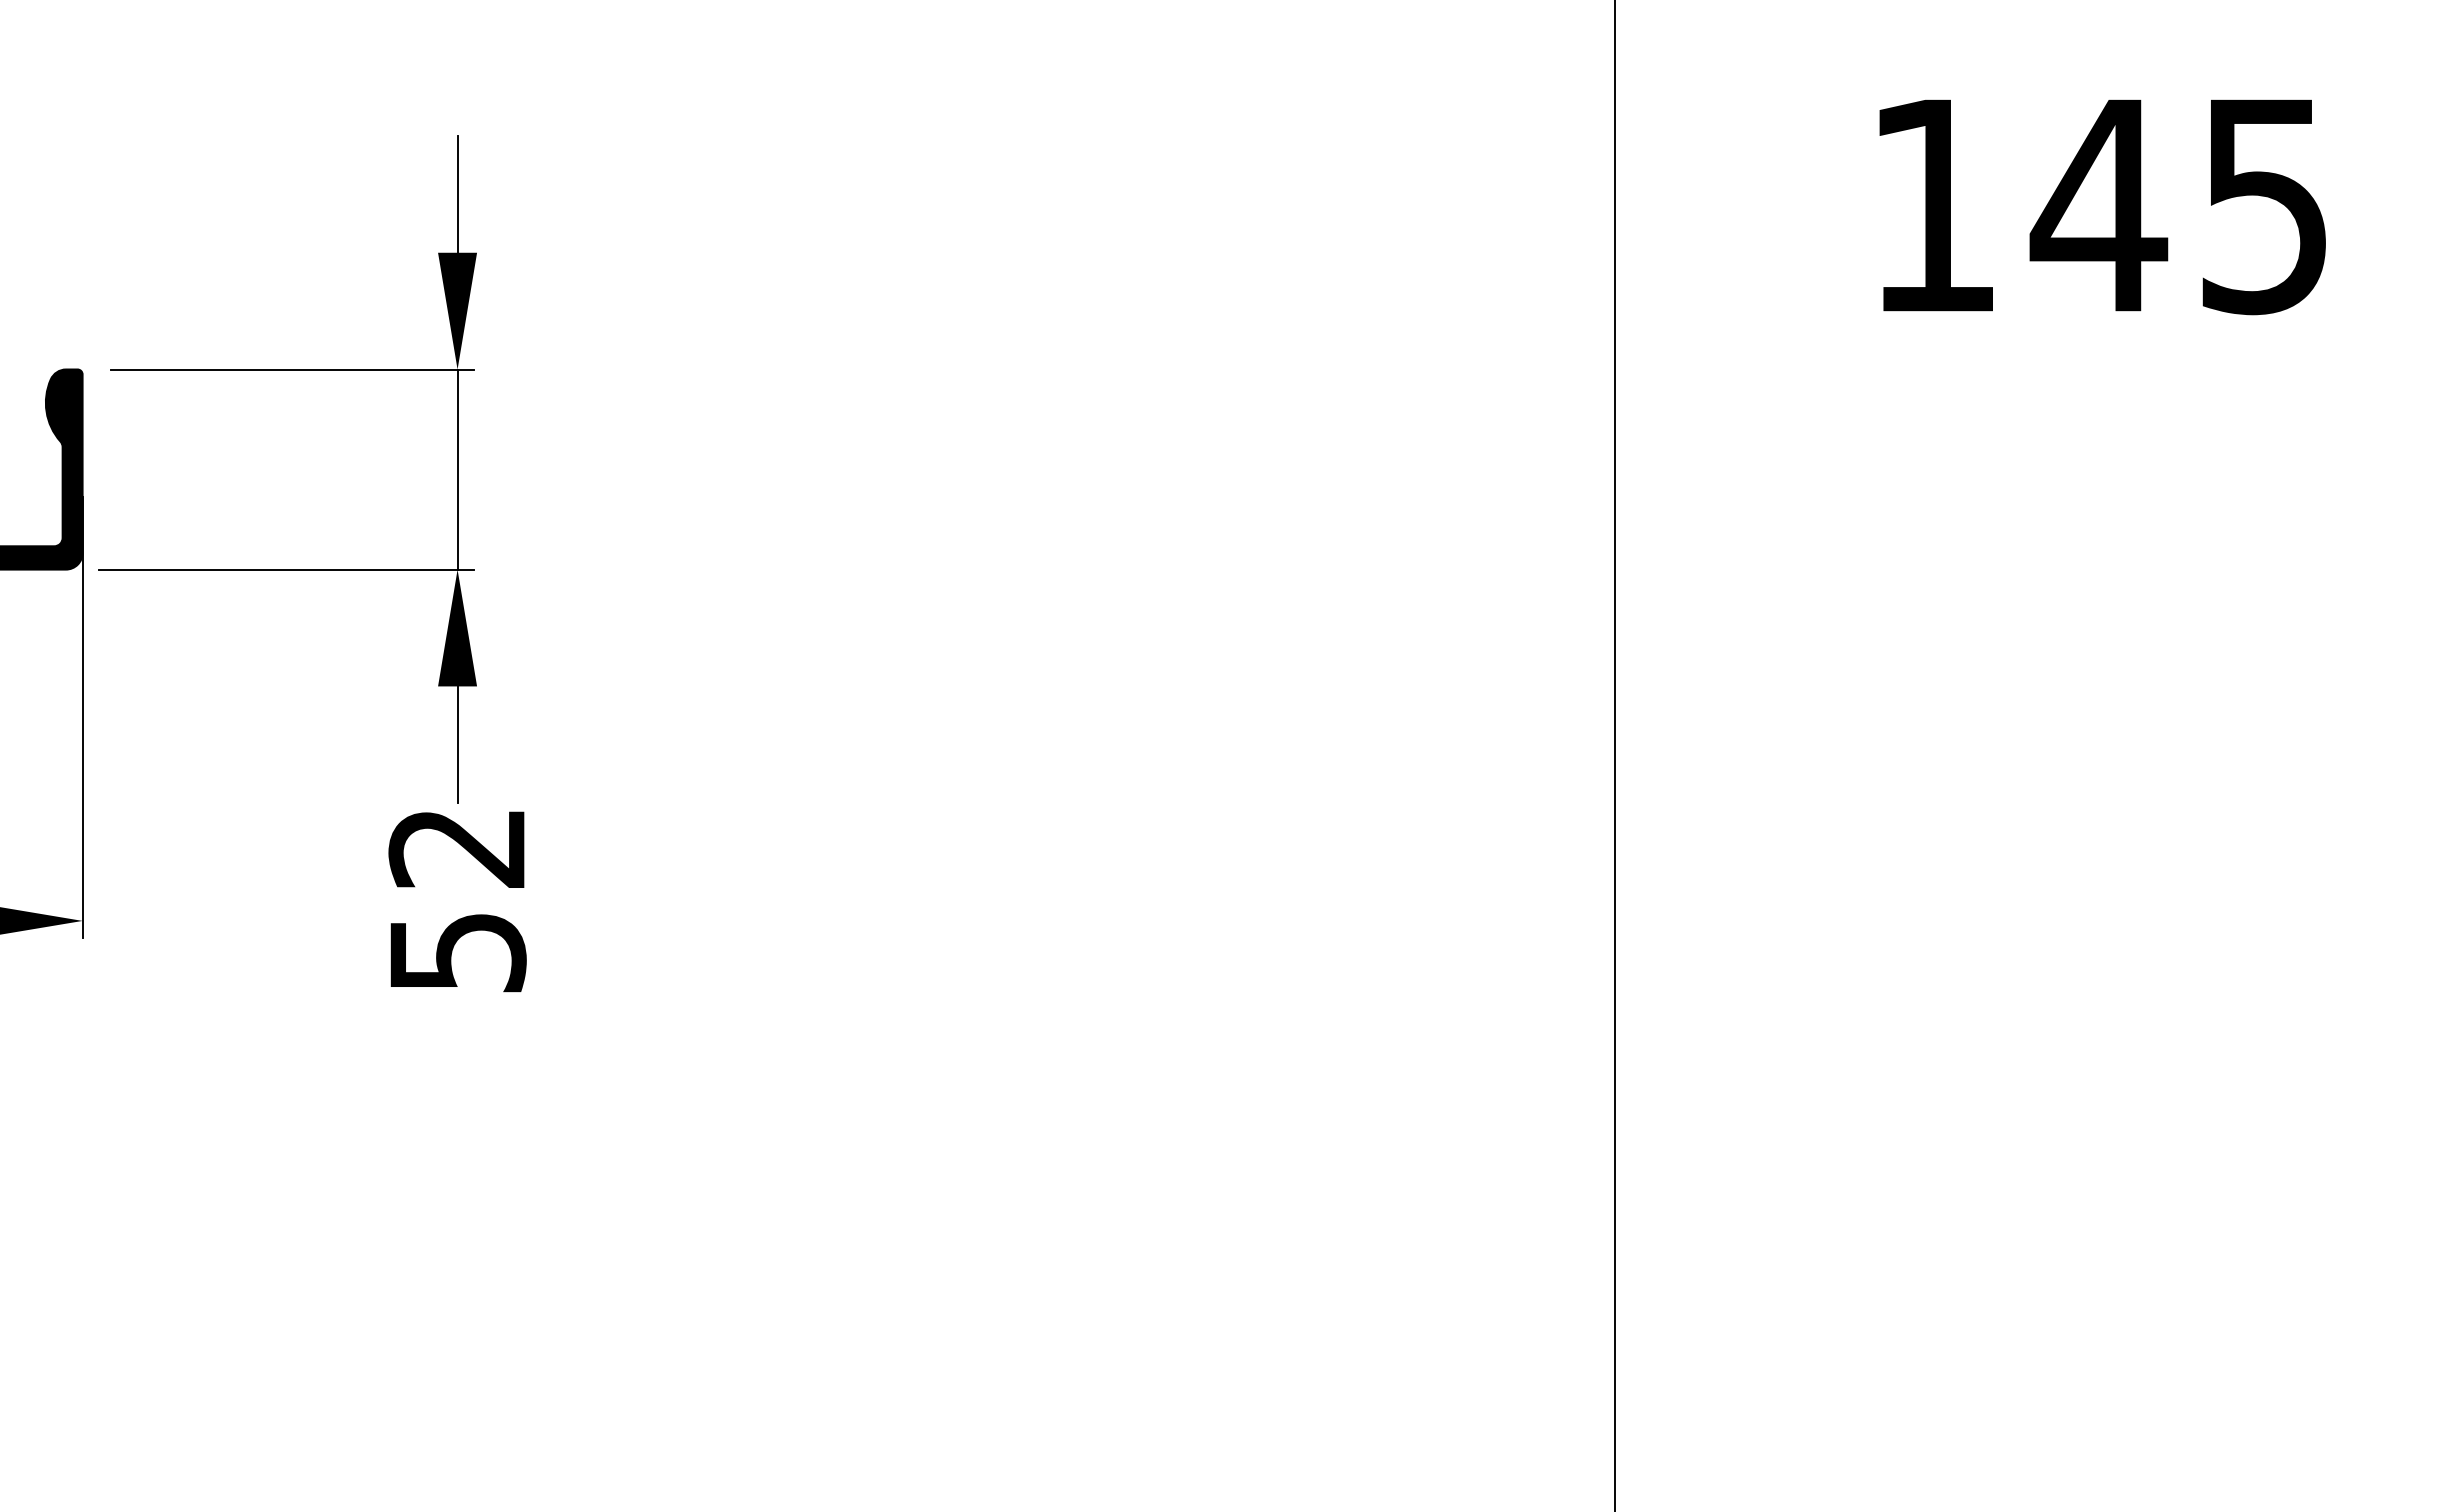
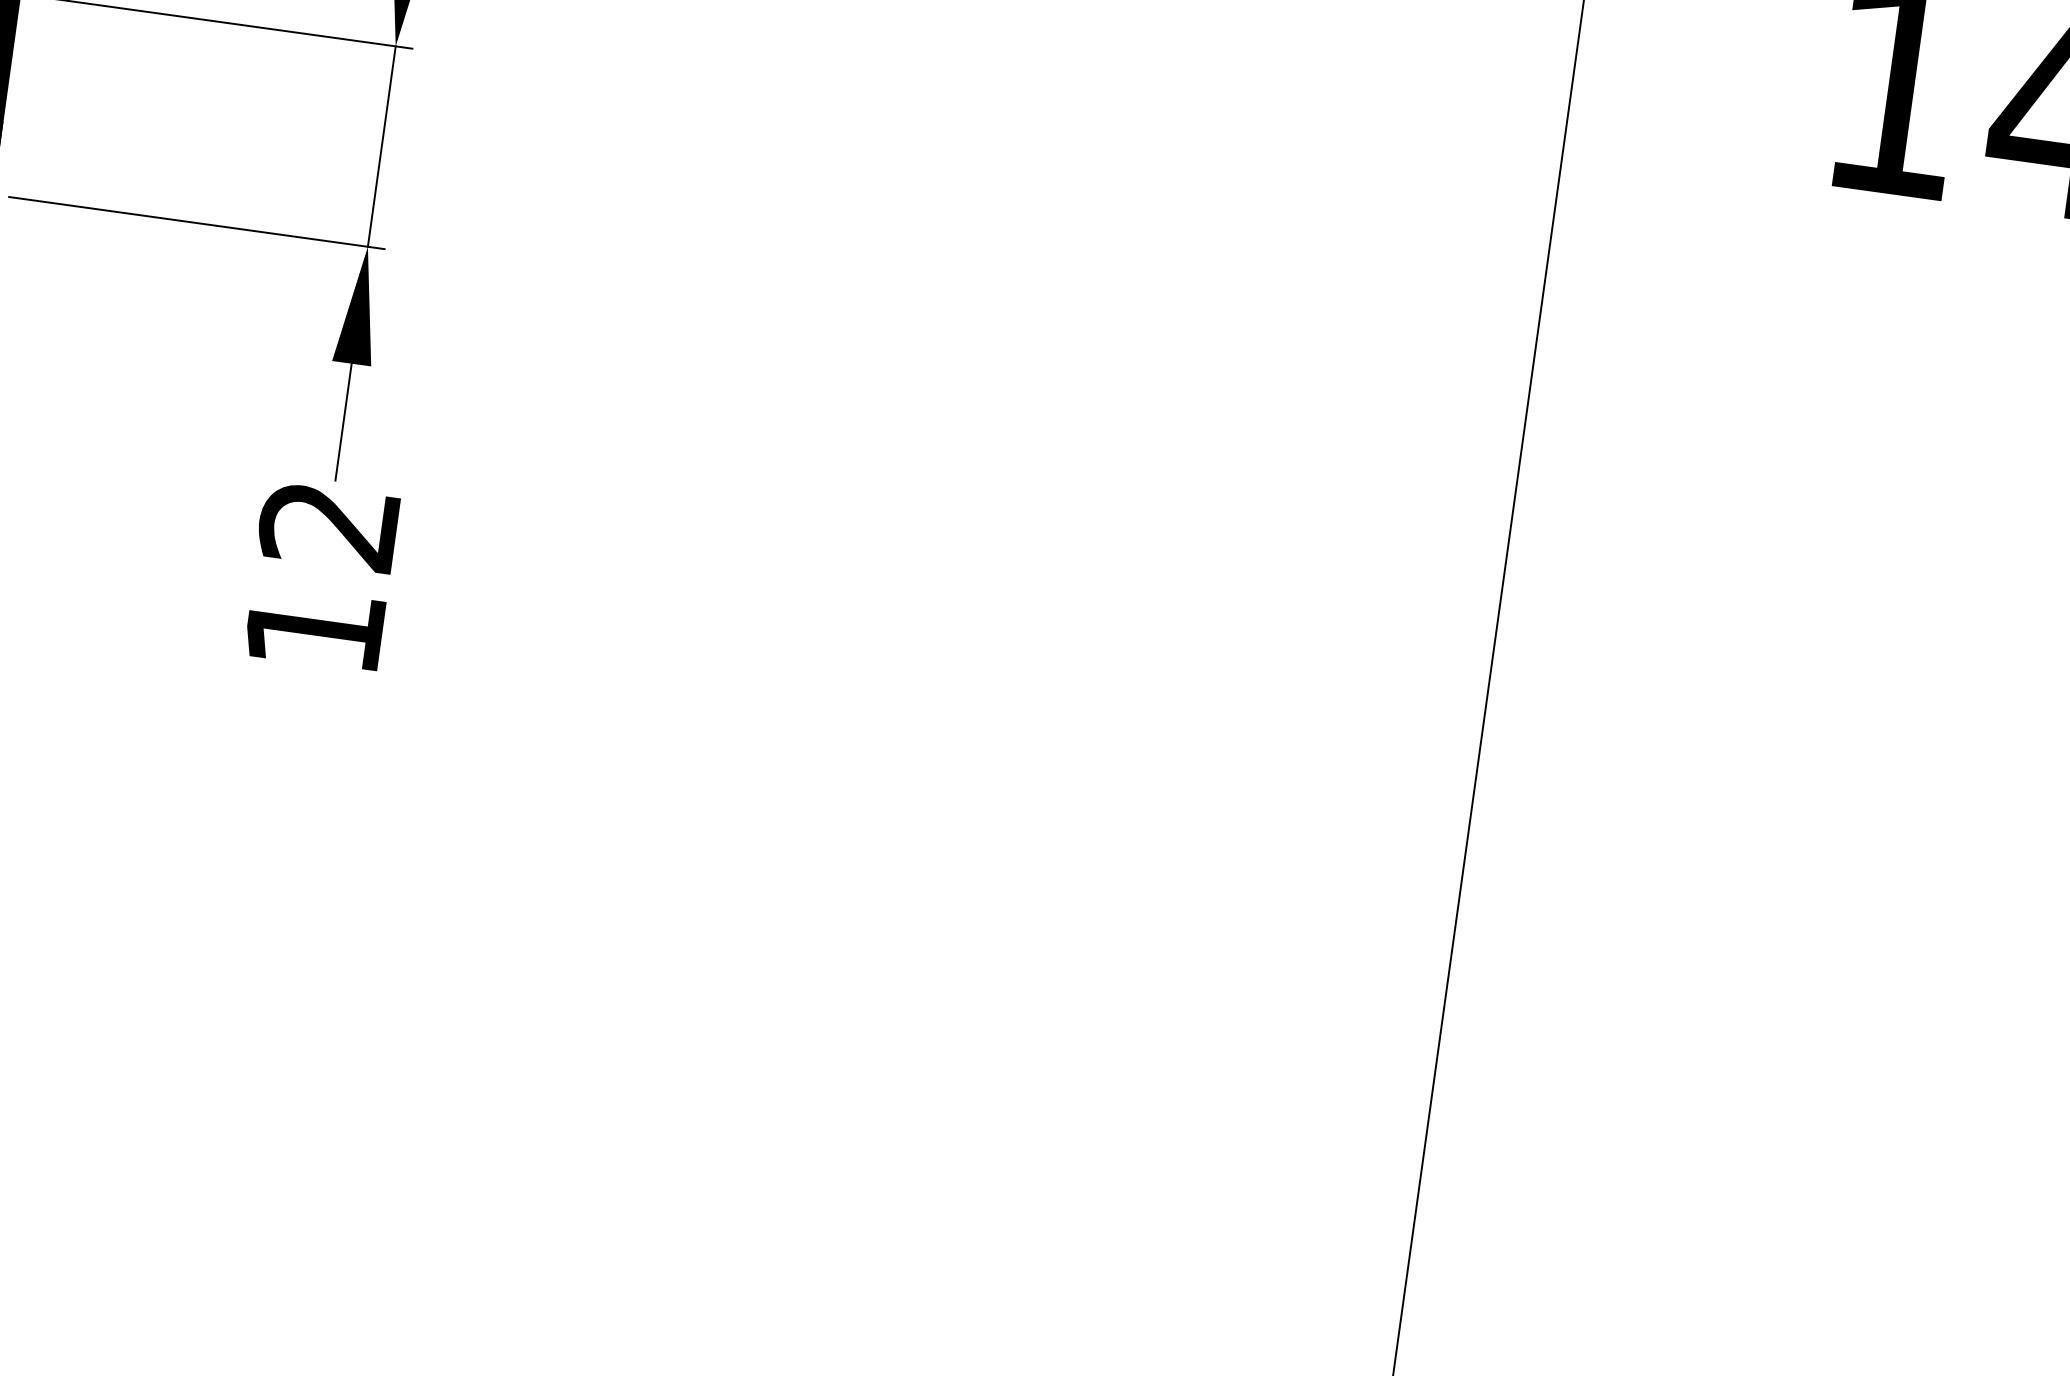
text: (458, 953) -> (315, 631), 52 -> 12

